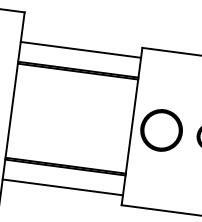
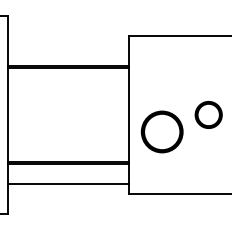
line: (80, 49) -> (68, 45), removed
part: (160, 129) -> (161, 131), moved

